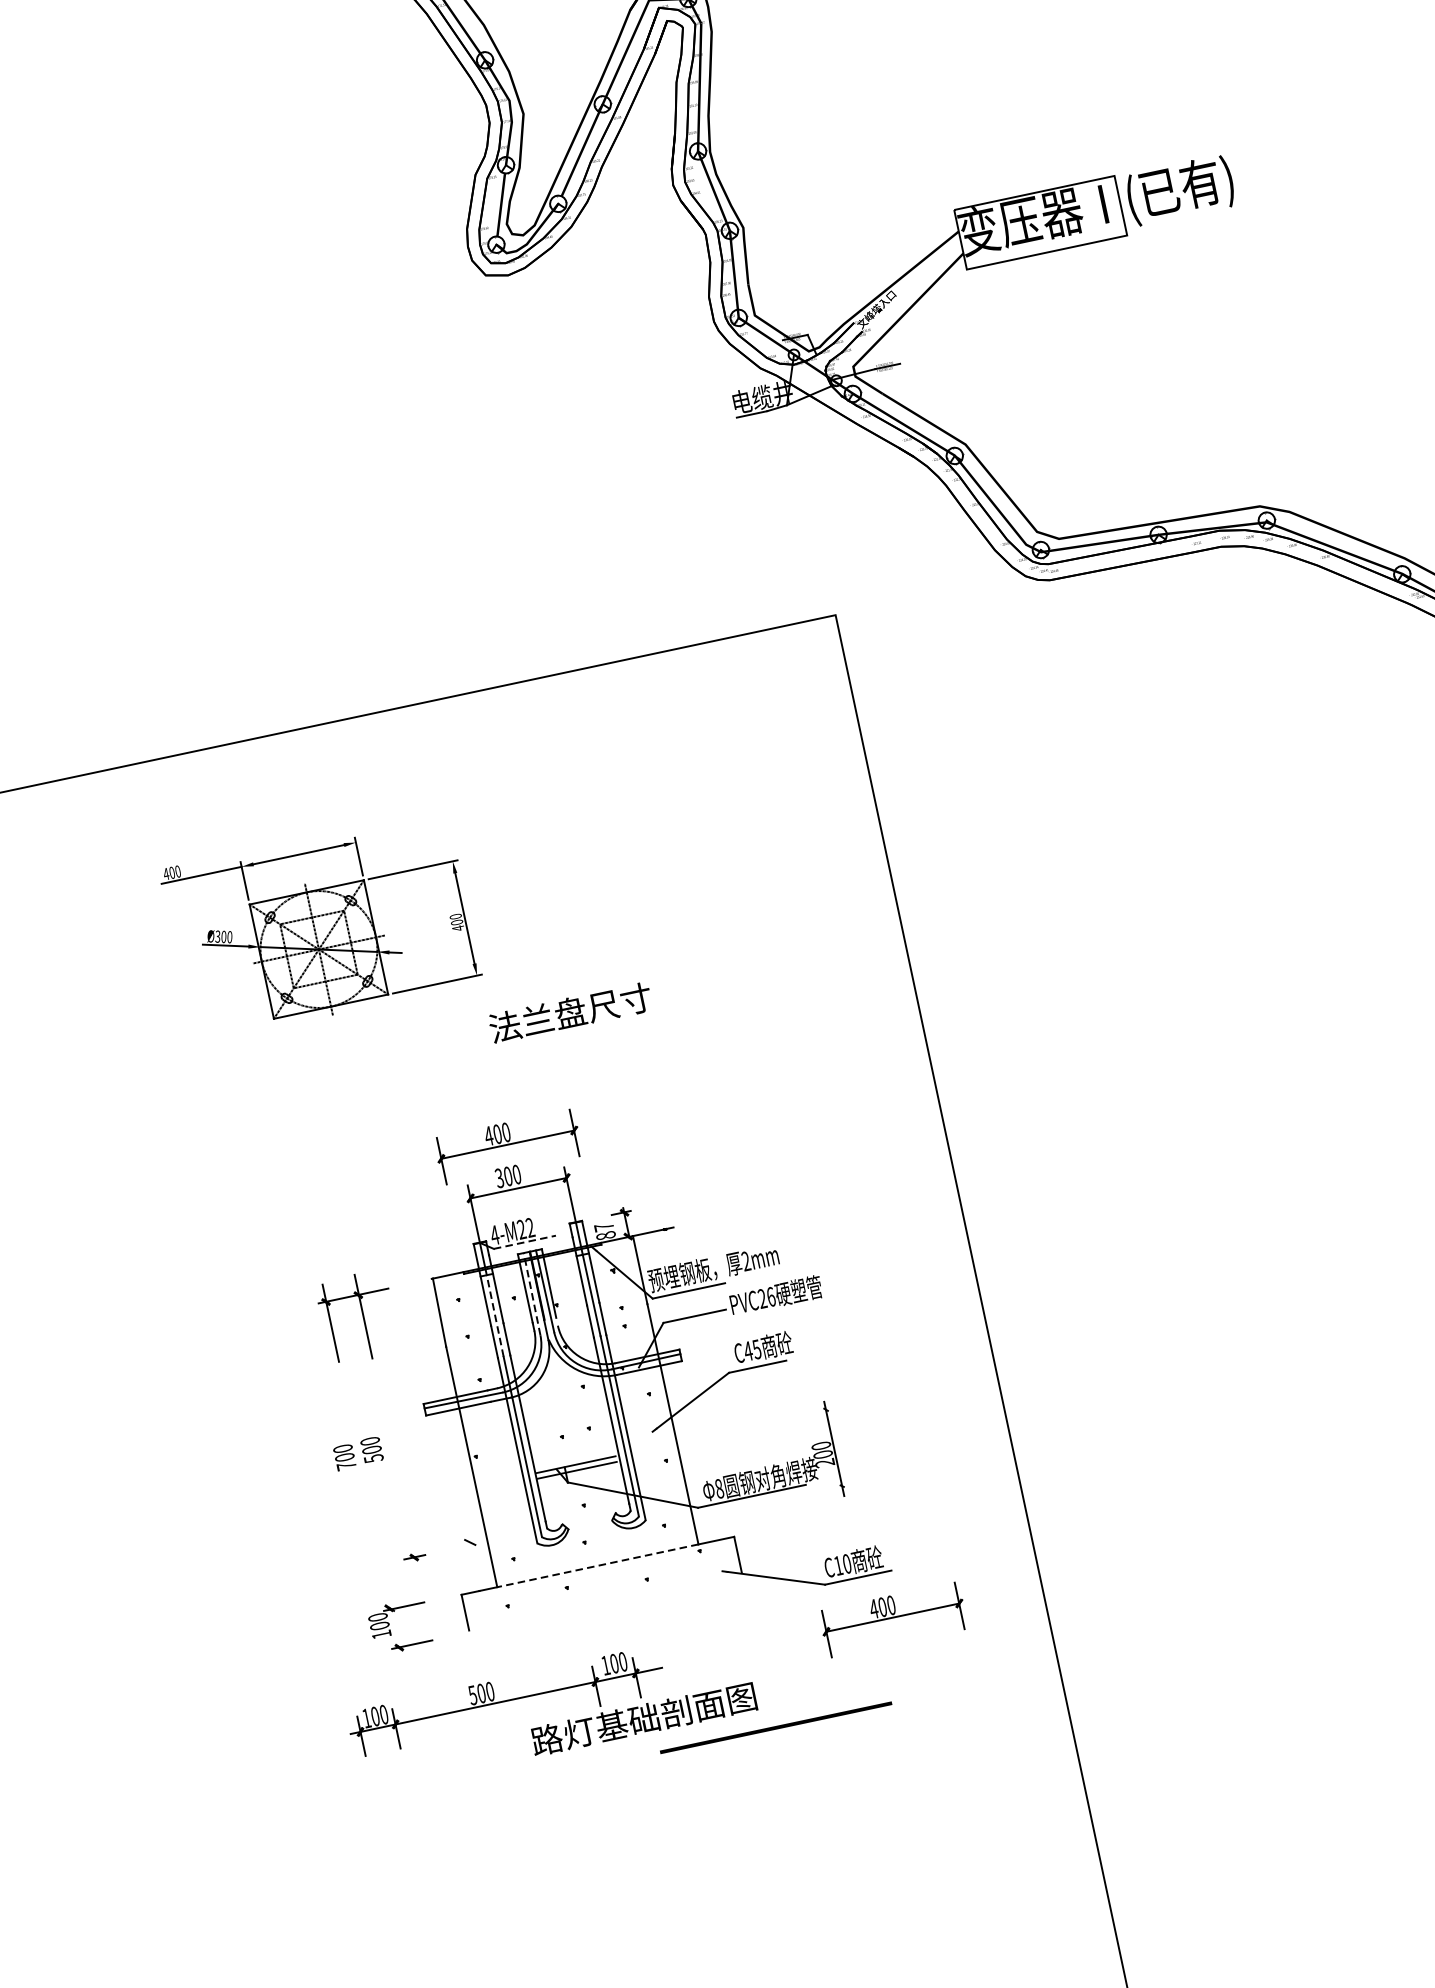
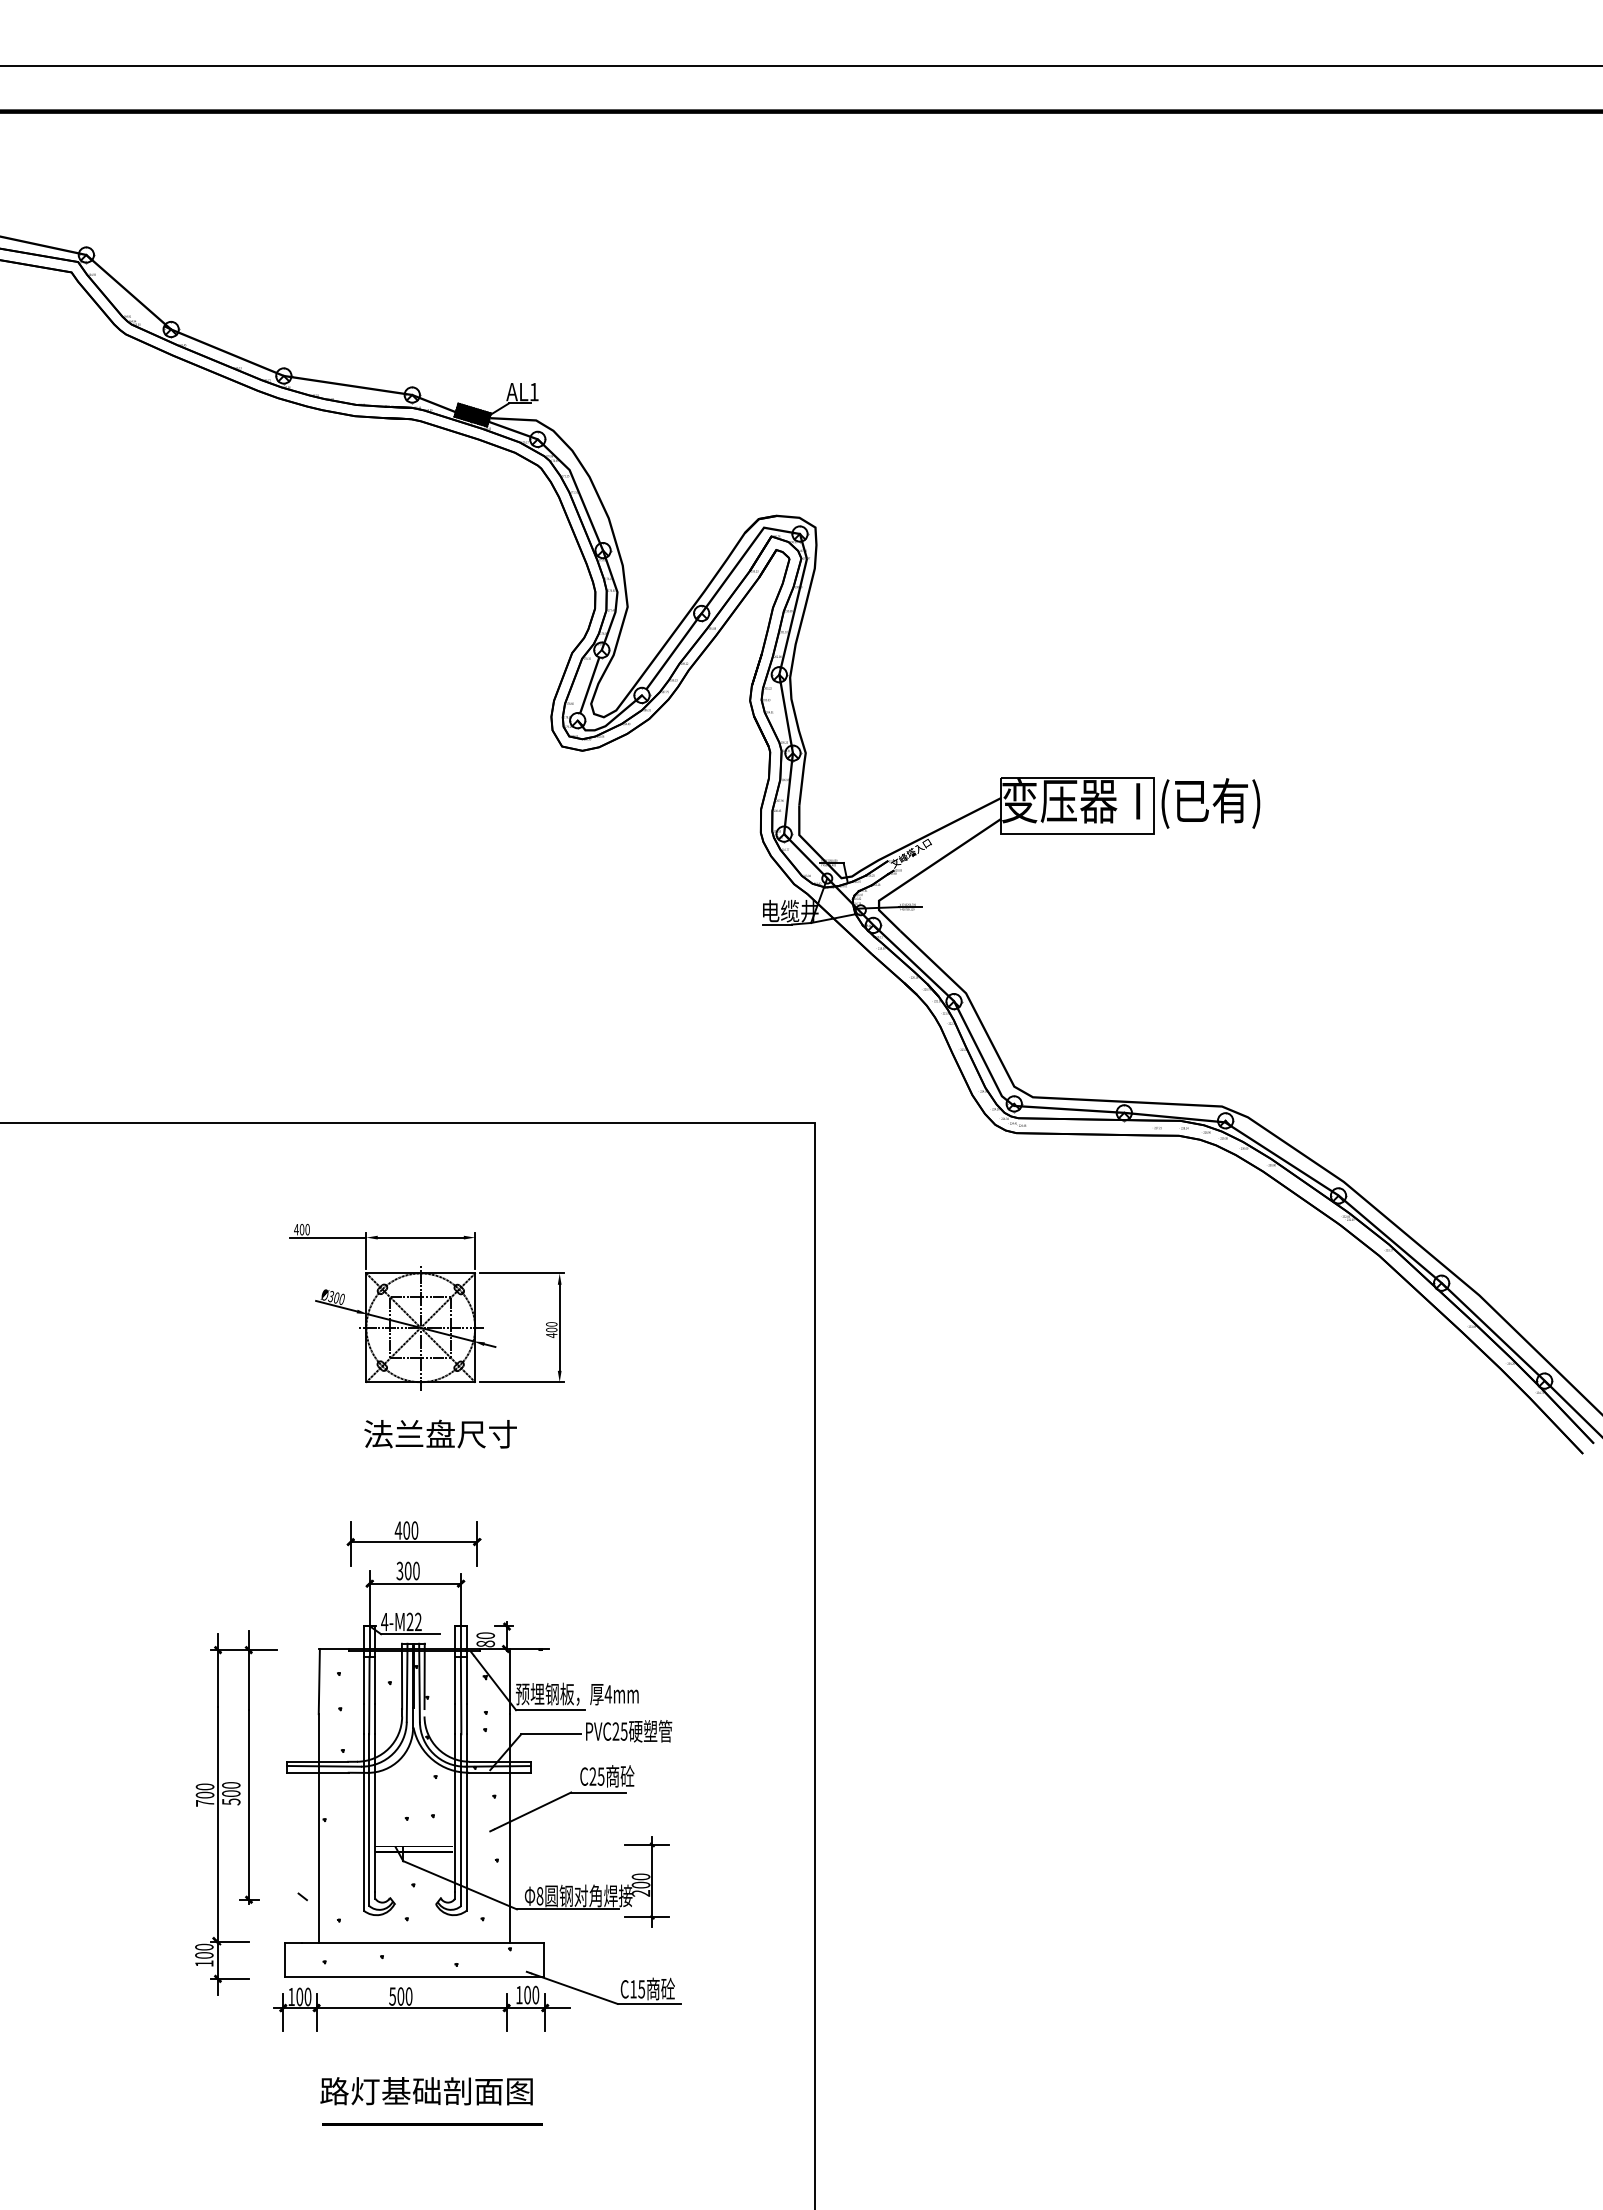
part: (320, 926) -> (426, 1307), moved
text: (570, 1012) -> (440, 1433), moved
text: (603, 1226) -> (485, 1635), 87 -> 80
line: (524, 1242) -> (410, 1634), dashed -> solid
text: (745, 1261) -> (607, 1694), 2mm -> 4mm
line: (532, 1293) -> (407, 1682), dashed -> solid
text: (770, 1297) -> (623, 1731), PVC26 -> PVC25
line: (495, 1315) -> (369, 1695), dashed -> solid
text: (747, 1351) -> (592, 1776), C45 -> C25
line: (820, 1410) -> (647, 1844), added
line: (394, 1459) -> (249, 1806), added
line: (837, 1487) -> (647, 1917), added
line: (371, 1513) -> (218, 1851), added
text: (846, 1564) -> (641, 1989), C10 -> C15
line: (597, 1565) -> (414, 1942), dashed -> solid
line: (605, 1601) -> (414, 1976), added
part: (892, 1619) -> (672, 2048), removed
part: (505, 1701) -> (421, 2008), moved
line: (776, 1727) -> (432, 2124), moved

